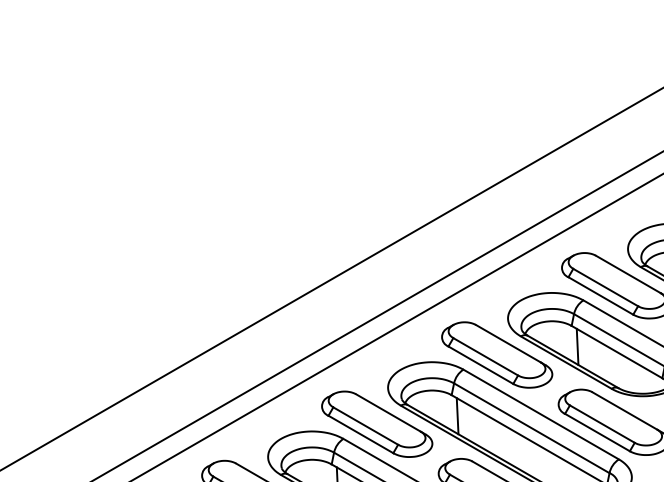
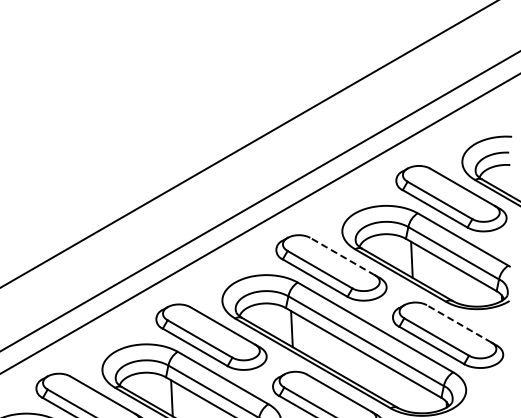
line: (507, 343) -> (341, 256), solid -> dashed
line: (624, 410) -> (458, 323), solid -> dashed

